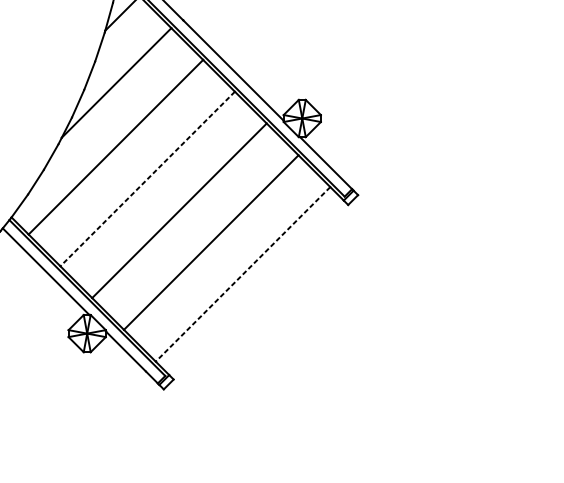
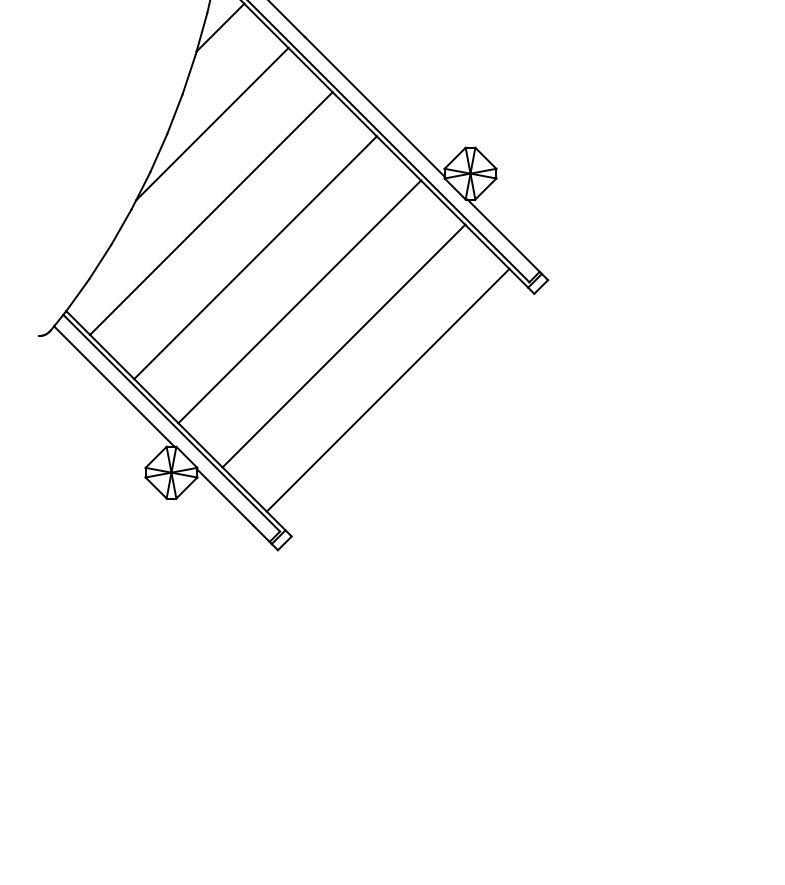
line: (147, 178) -> (255, 257), dashed -> solid
line: (243, 274) -> (388, 390), dashed -> solid

